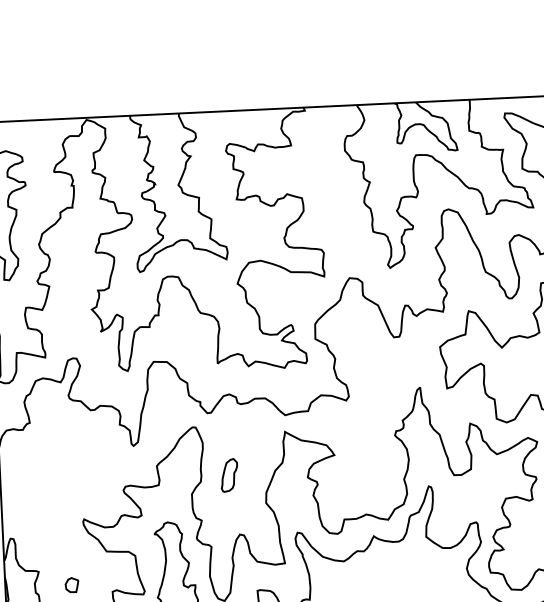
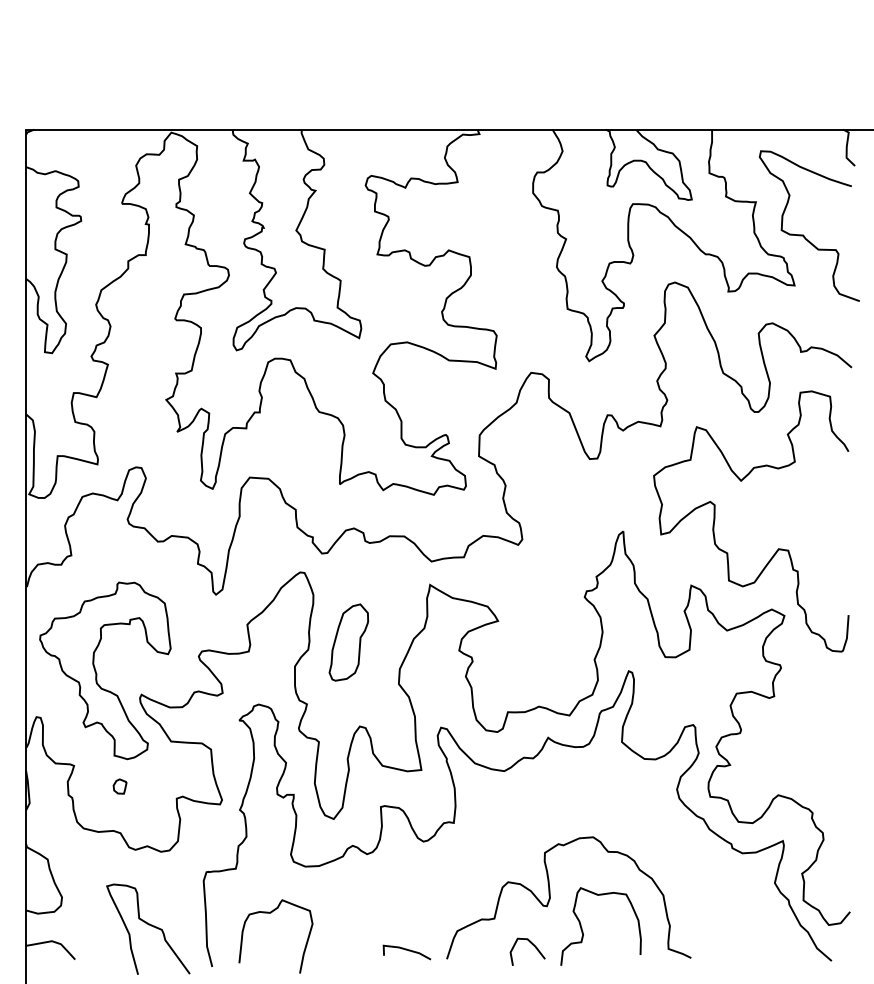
part: (229, 475) -> (348, 642), size x1.67
part: (52, 505) -> (97, 673), added
part: (71, 585) -> (119, 786), size x0.71

